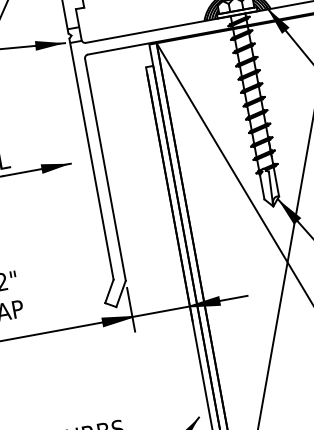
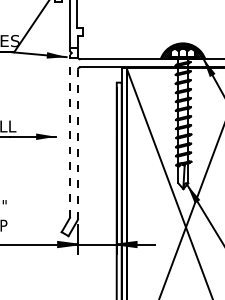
line: (92, 159) -> (70, 136), solid -> dashed
line: (104, 169) -> (77, 144), solid -> dashed

